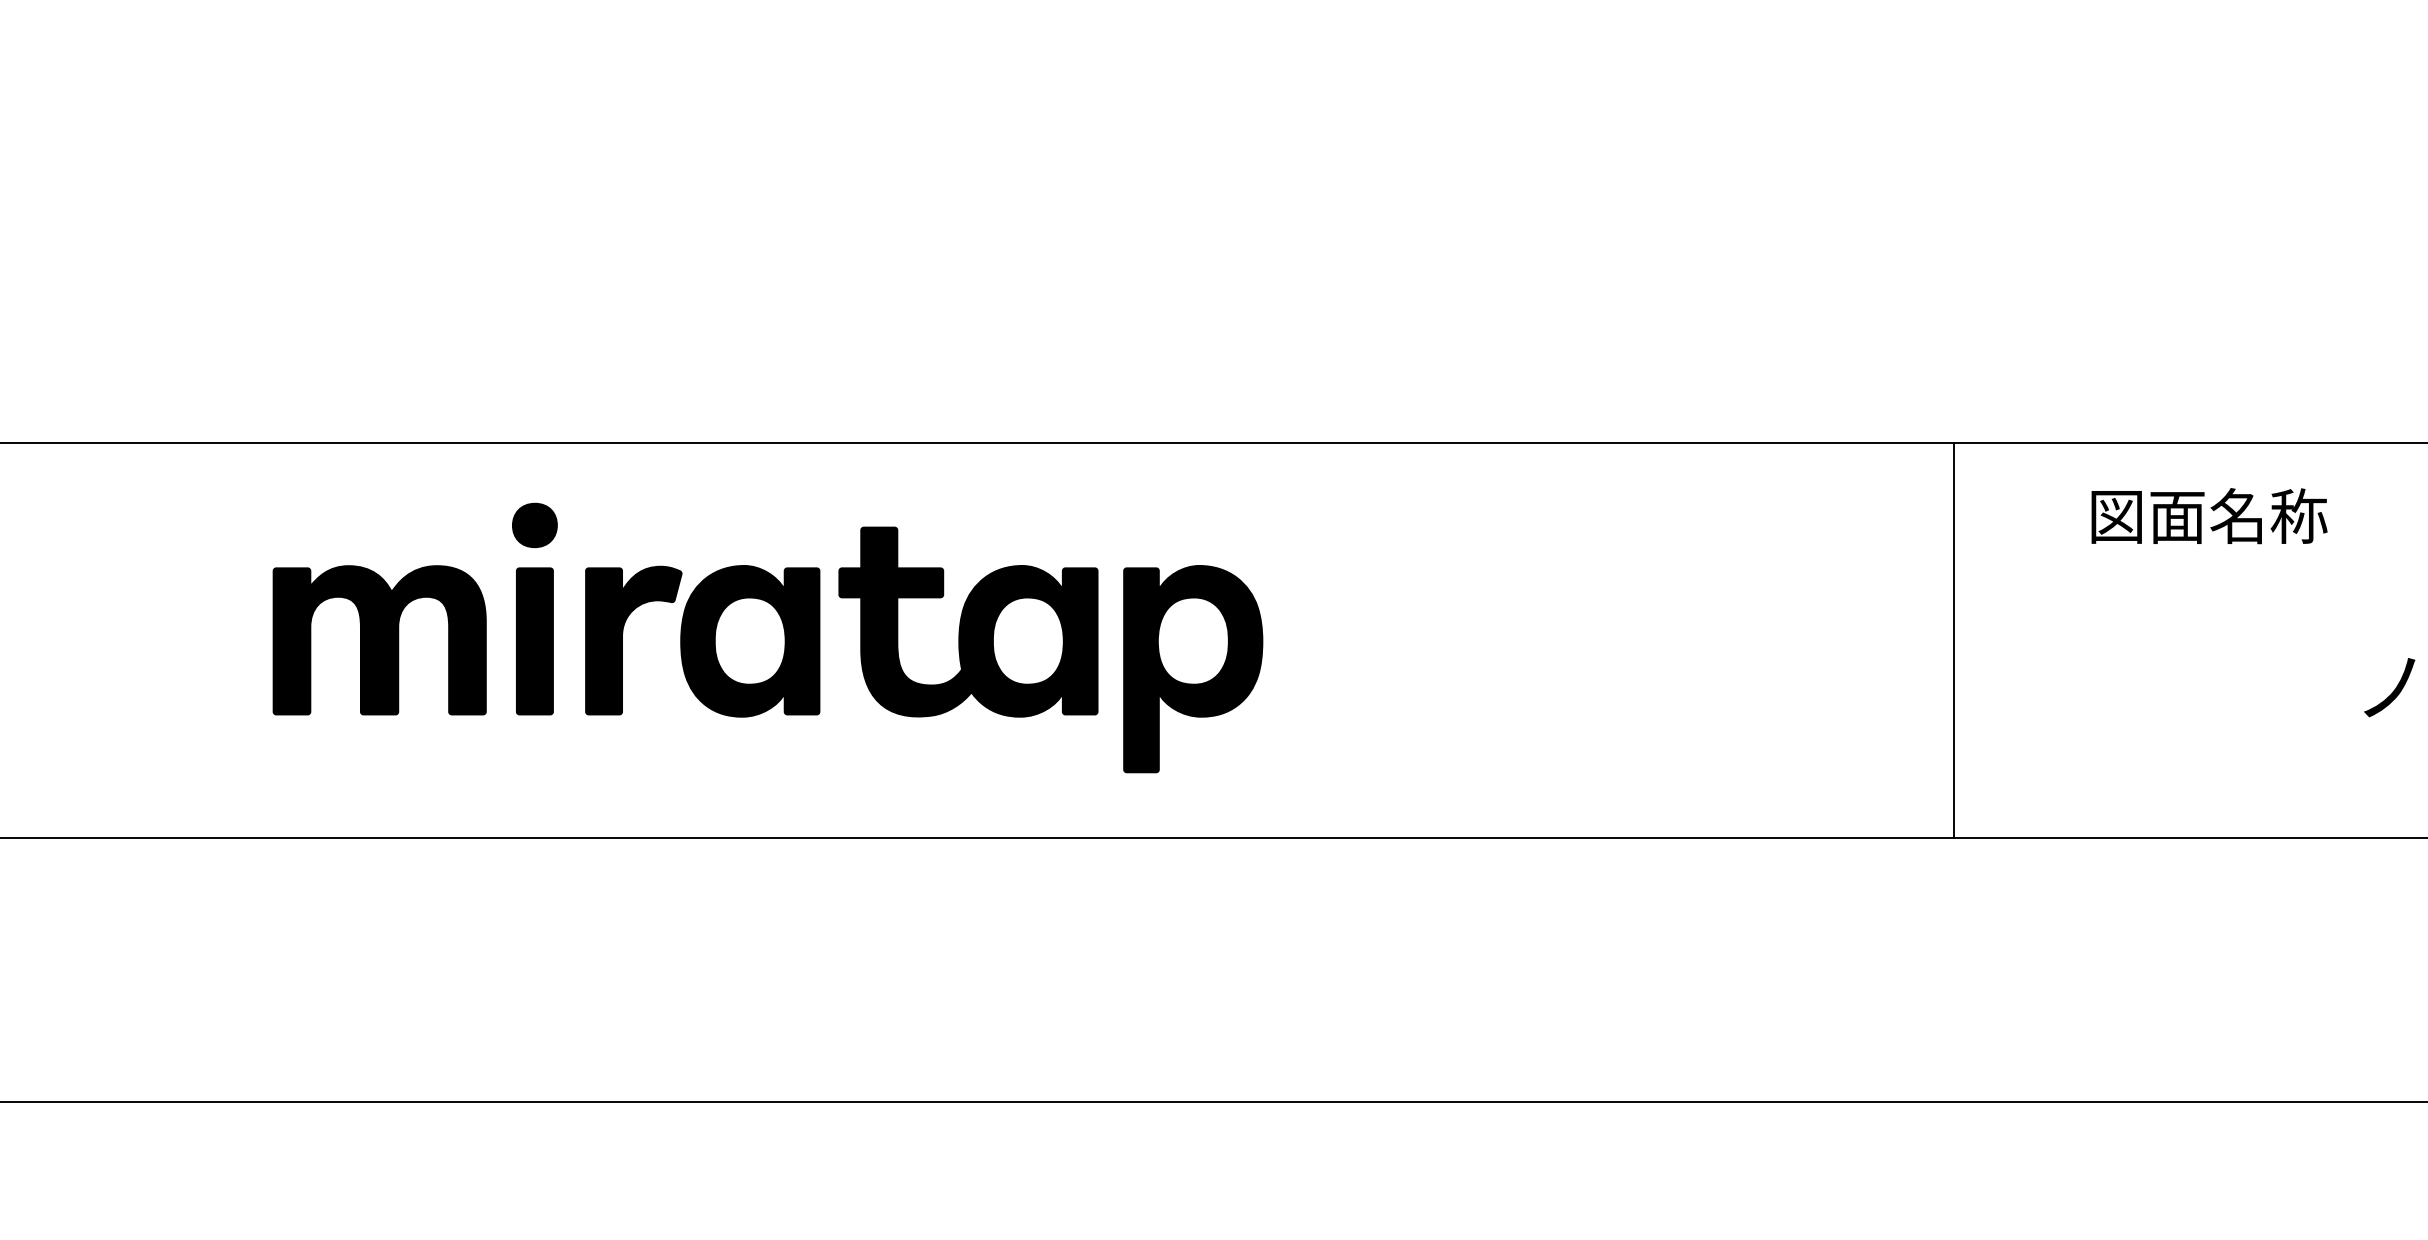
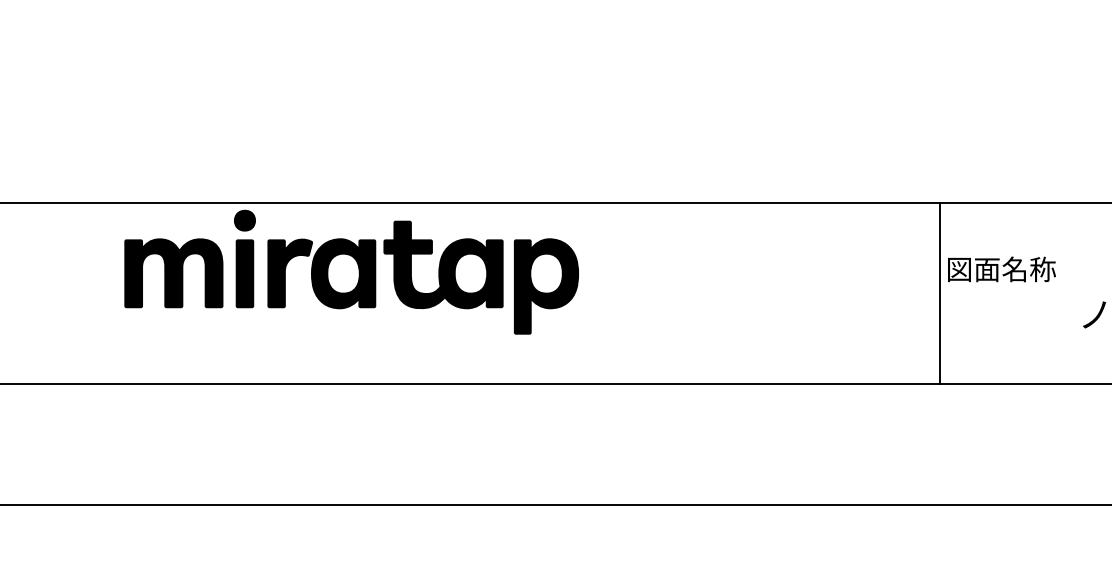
text: (2208, 516) -> (1001, 269), moved
part: (767, 636) -> (351, 271), moved
line: (1955, 638) -> (940, 292), moved

